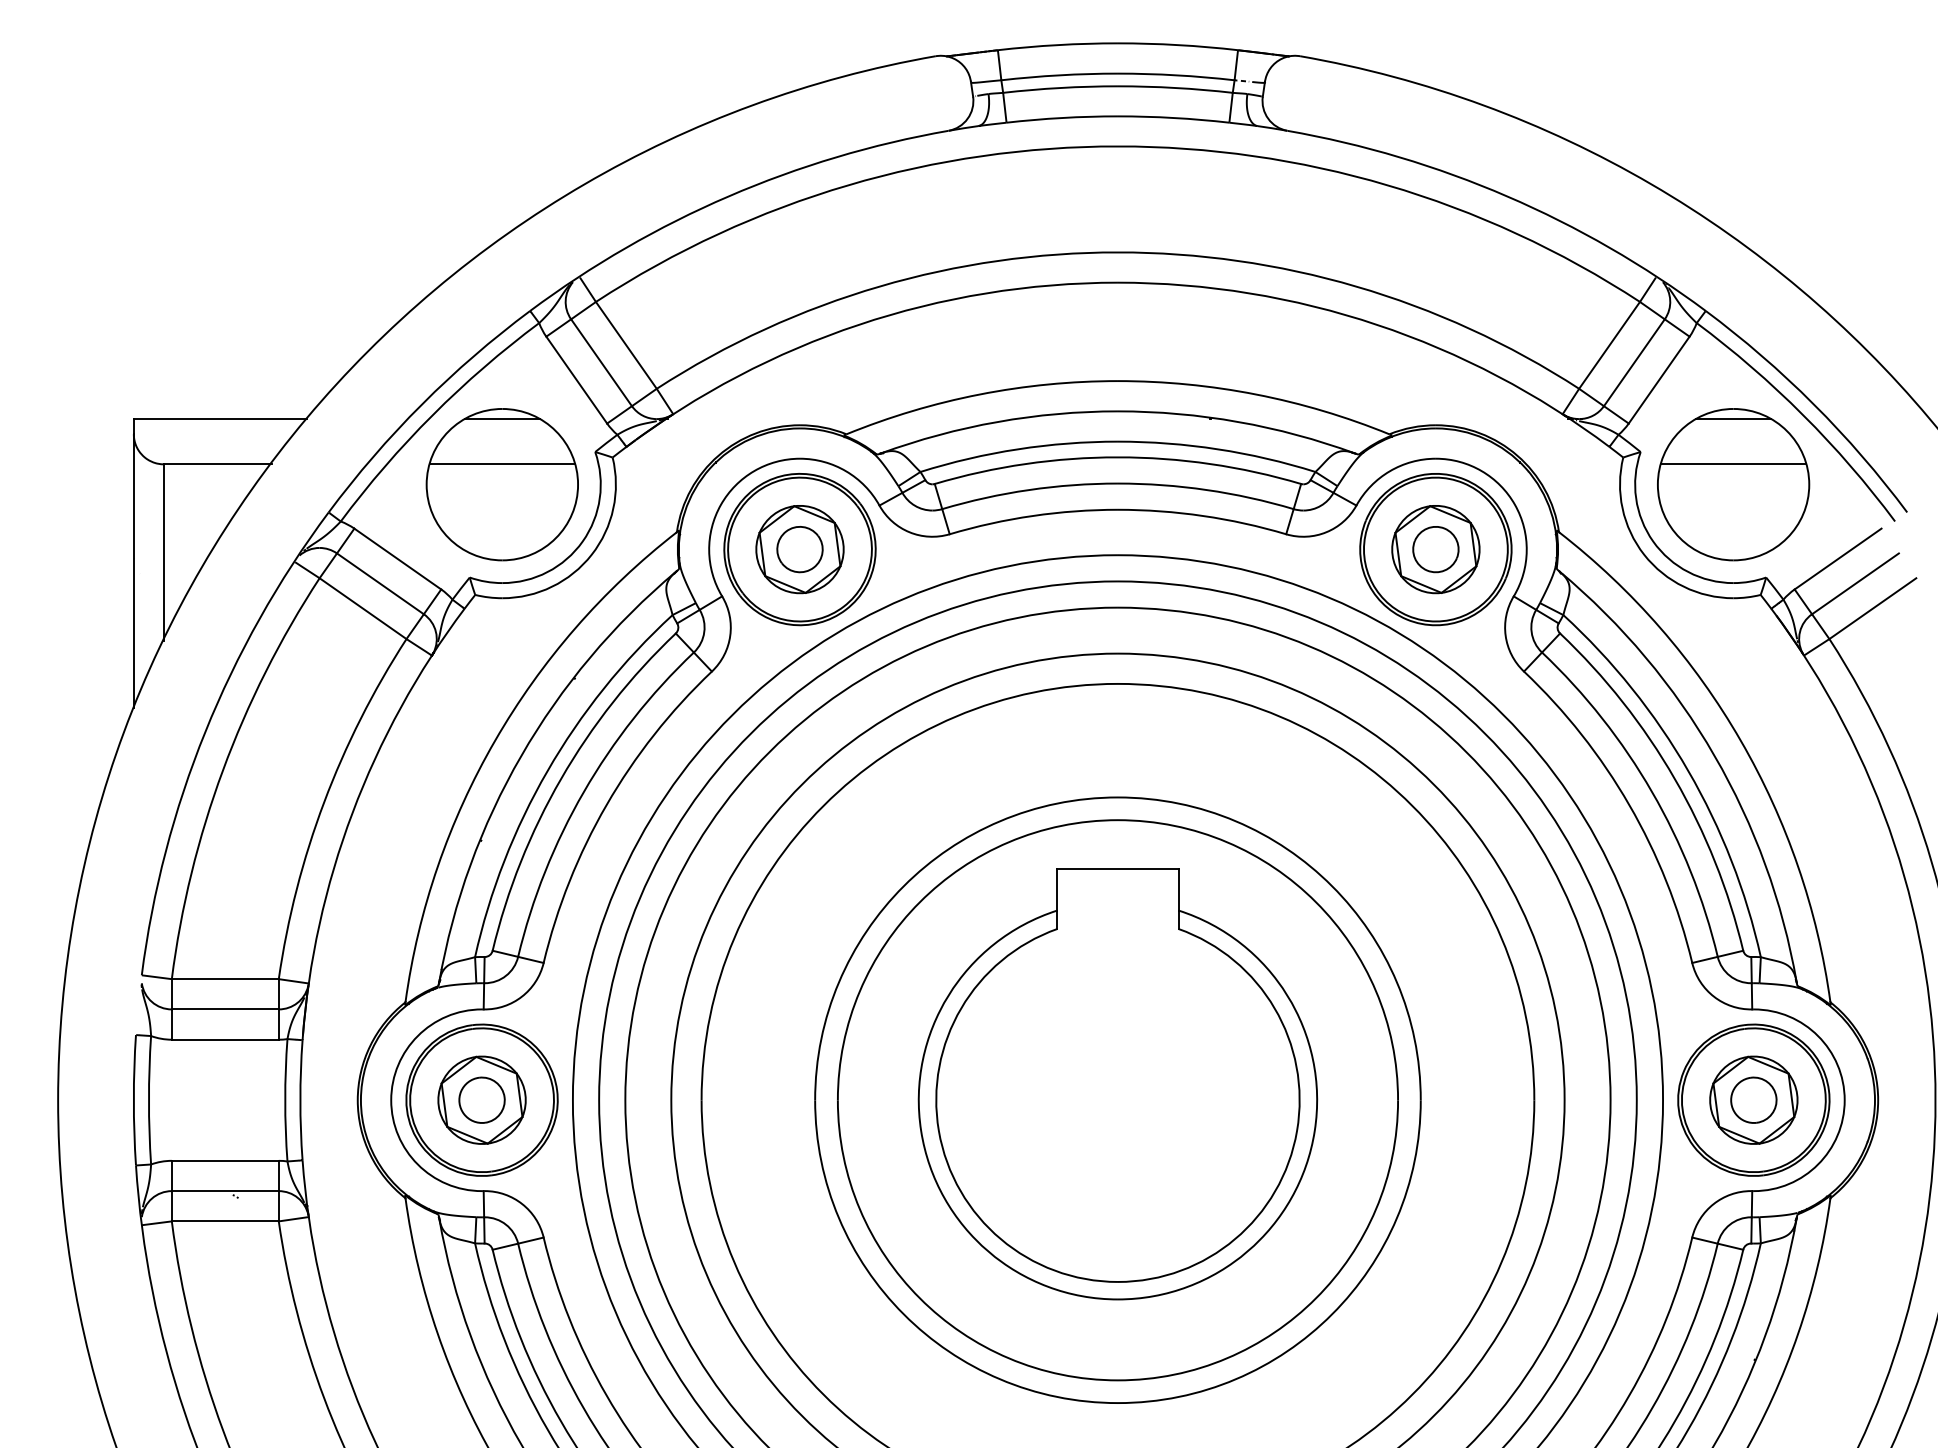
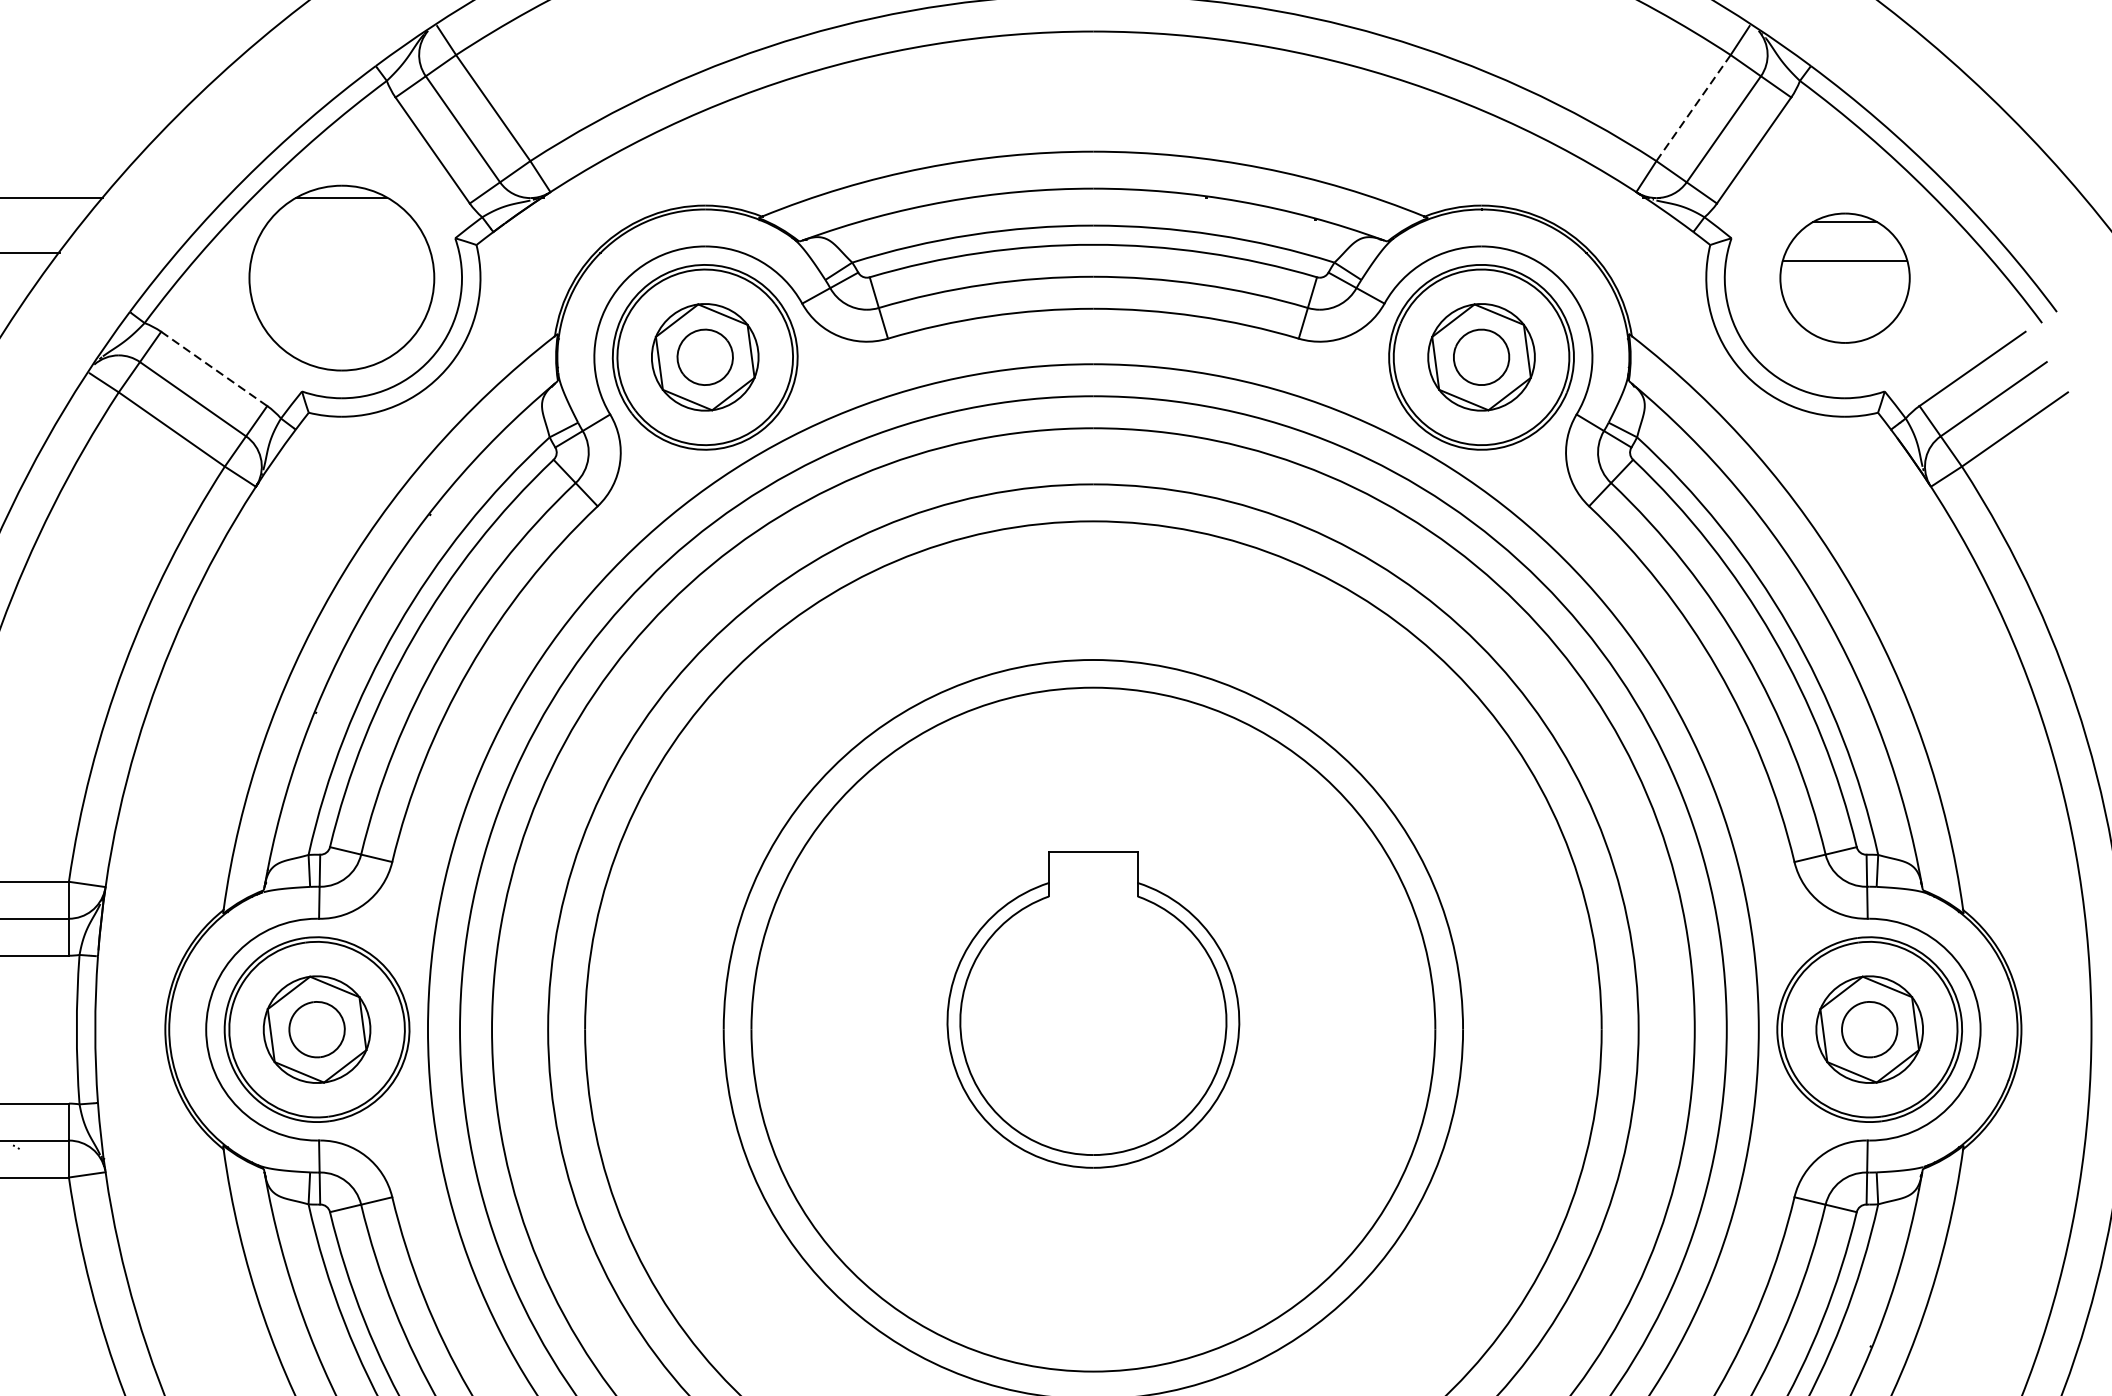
line: (1609, 344) -> (1693, 107), solid -> dashed
line: (502, 464) -> (342, 253), removed
part: (1733, 484) -> (1844, 277), size x0.7
line: (398, 559) -> (215, 369), solid -> dashed
part: (1117, 1084) -> (1092, 1010), size x0.6

